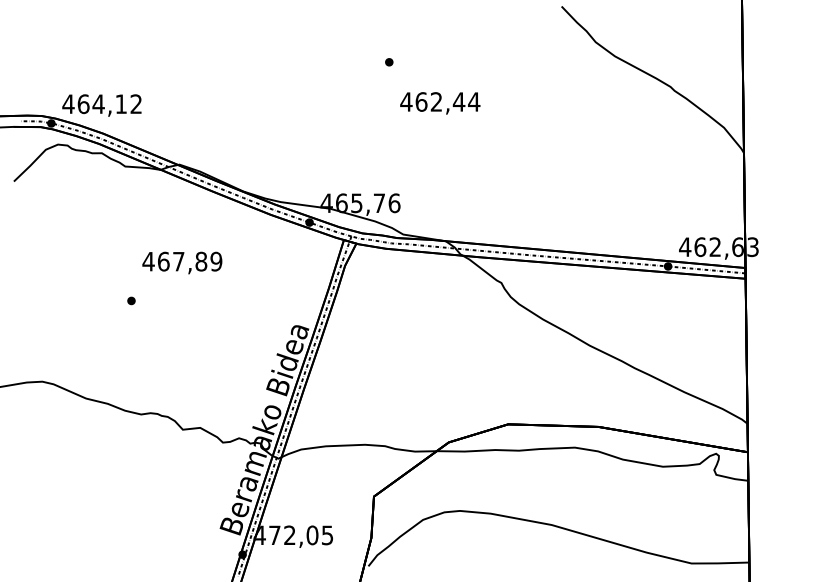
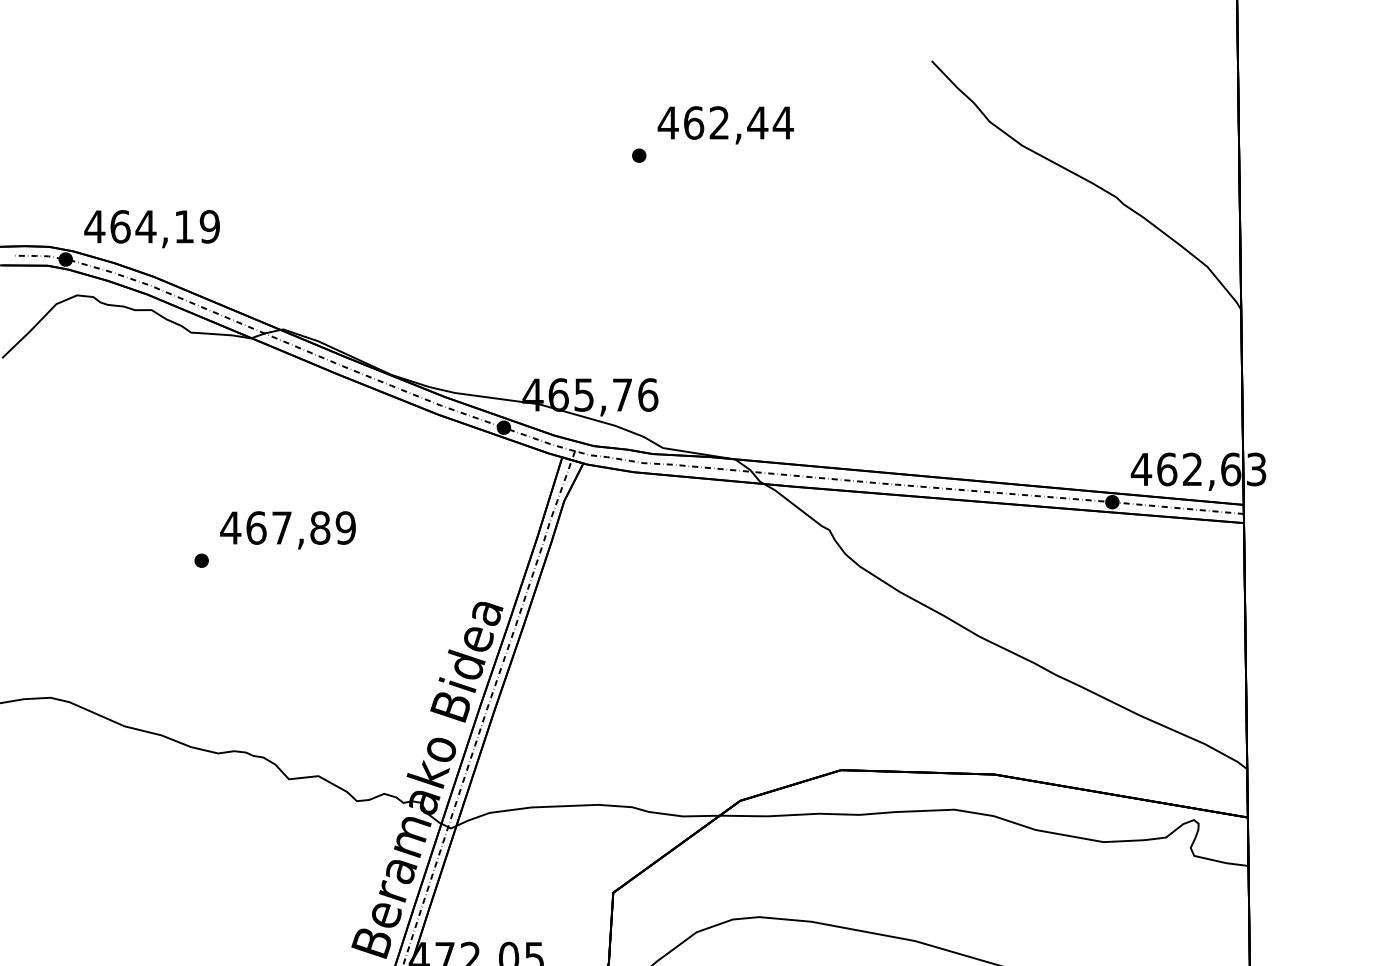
text: (440, 103) -> (726, 125), moved
text: (136, 104) -> (210, 227), 464,12 -> 464,19
text: (182, 262) -> (288, 529), moved

